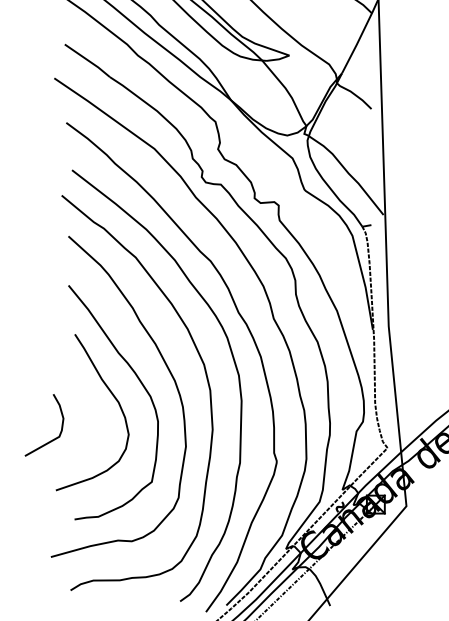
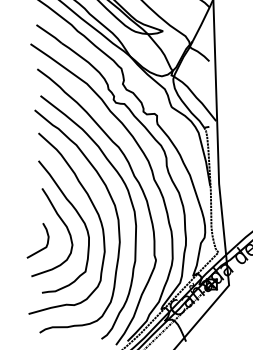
curve: (50, 439) -> (41, 248), moved

